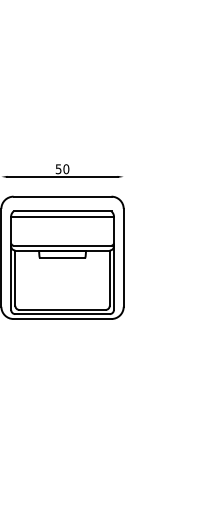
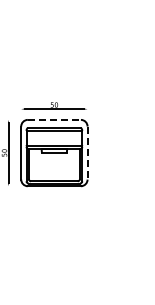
line: (62, 195) -> (54, 119), solid -> dashed
line: (123, 258) -> (87, 153), solid -> dashed

